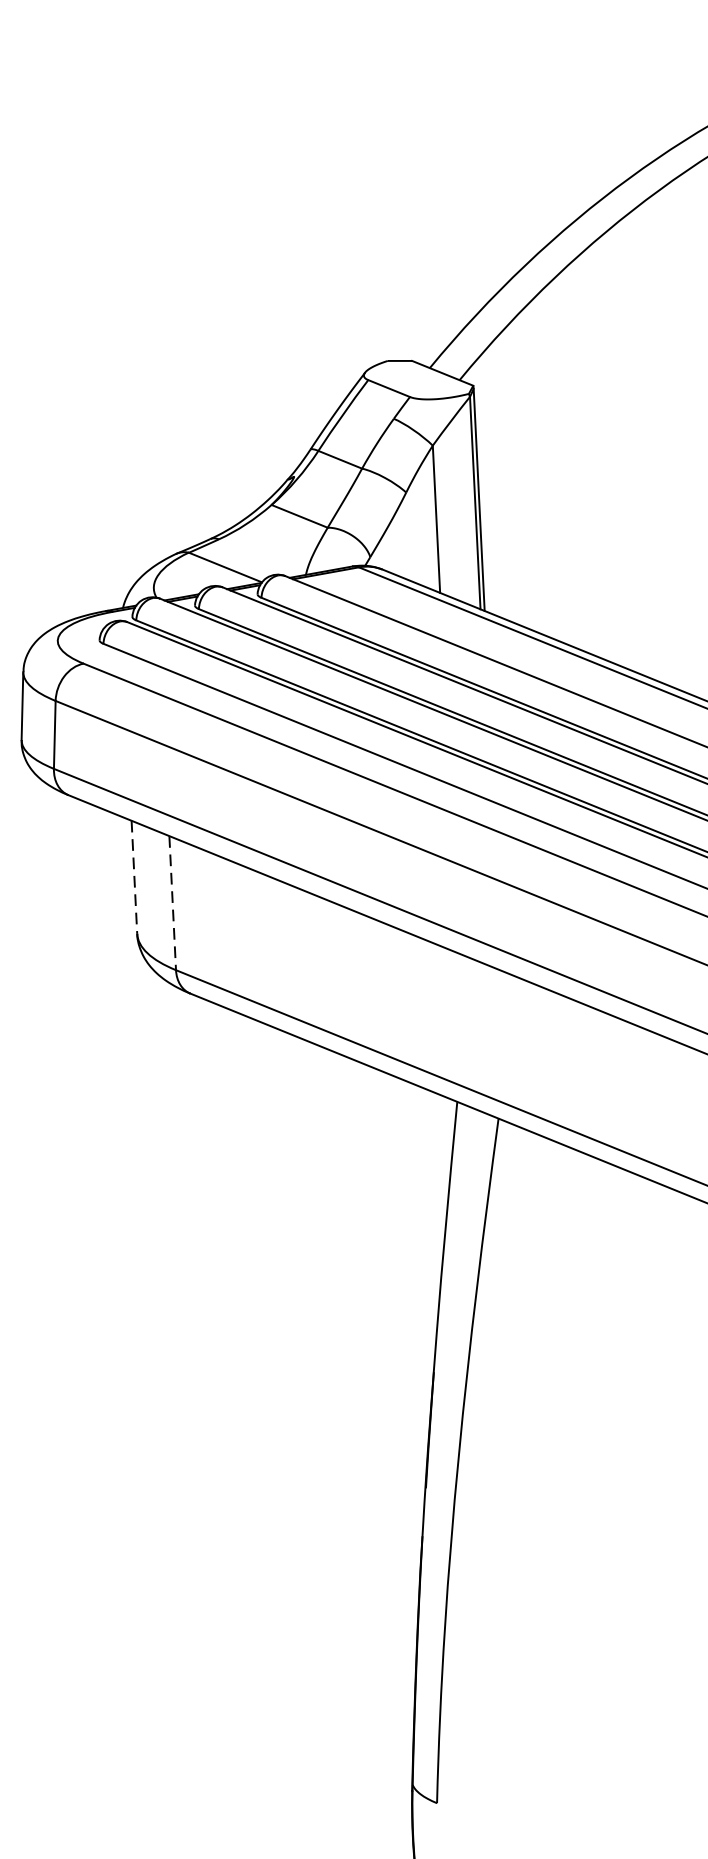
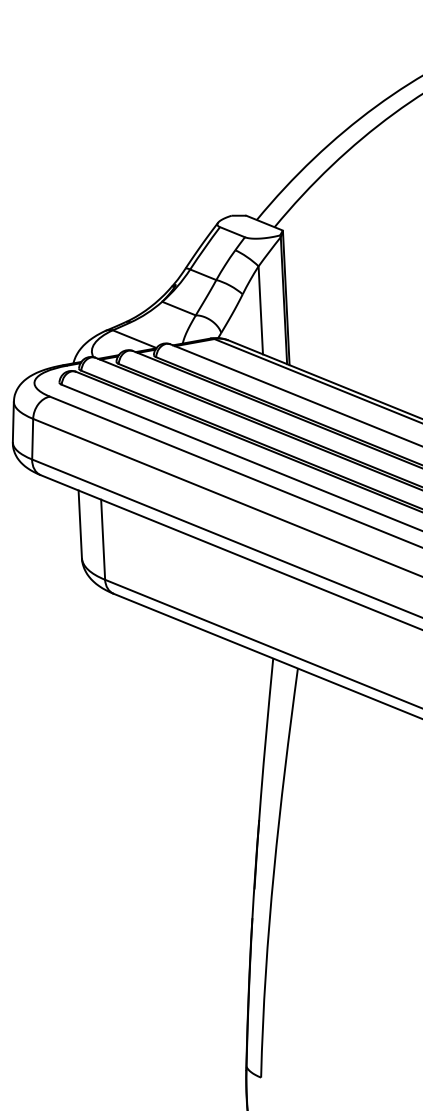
line: (134, 877) -> (80, 524), dashed -> solid
line: (173, 904) -> (103, 540), dashed -> solid

